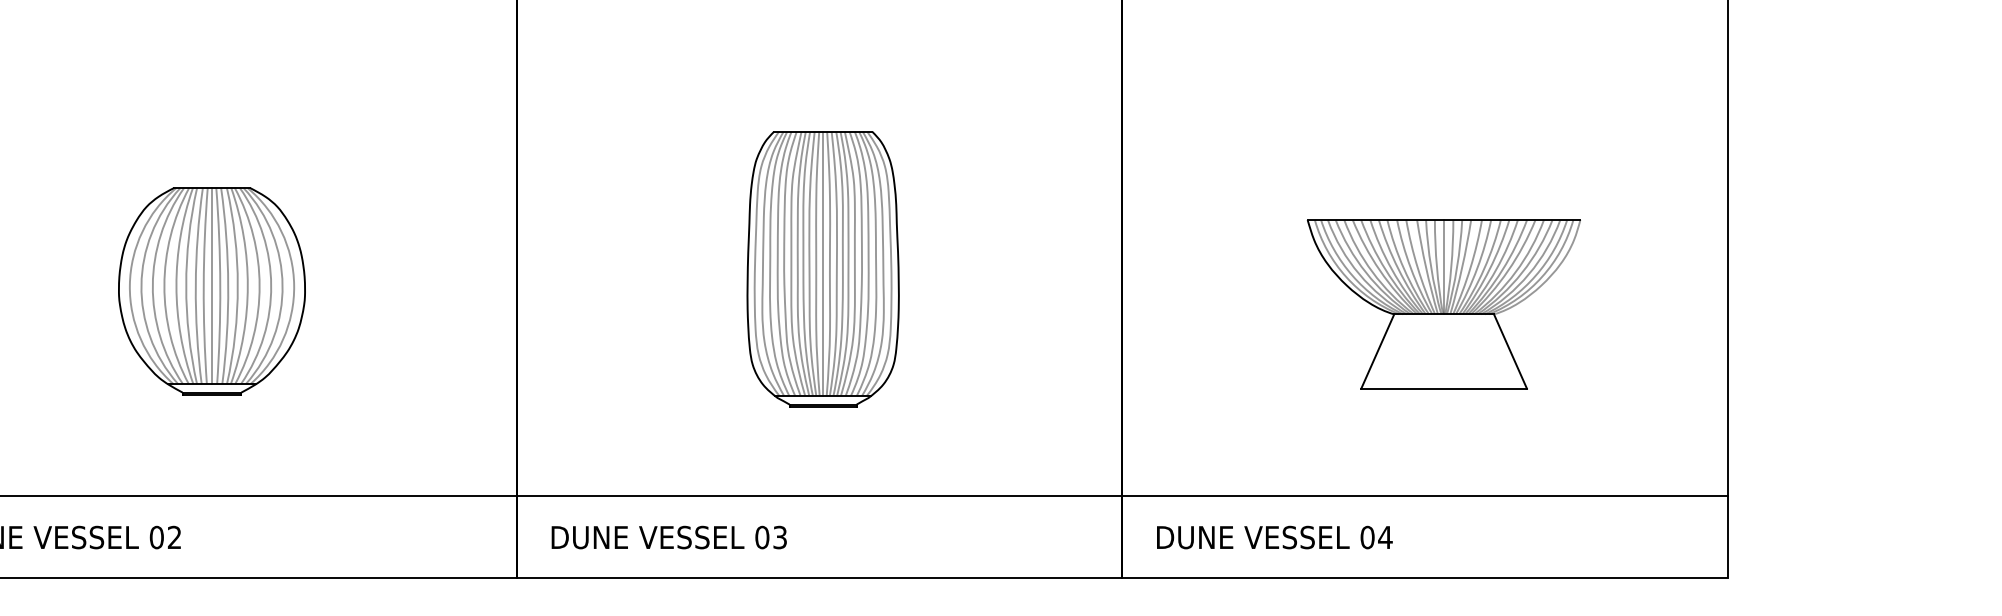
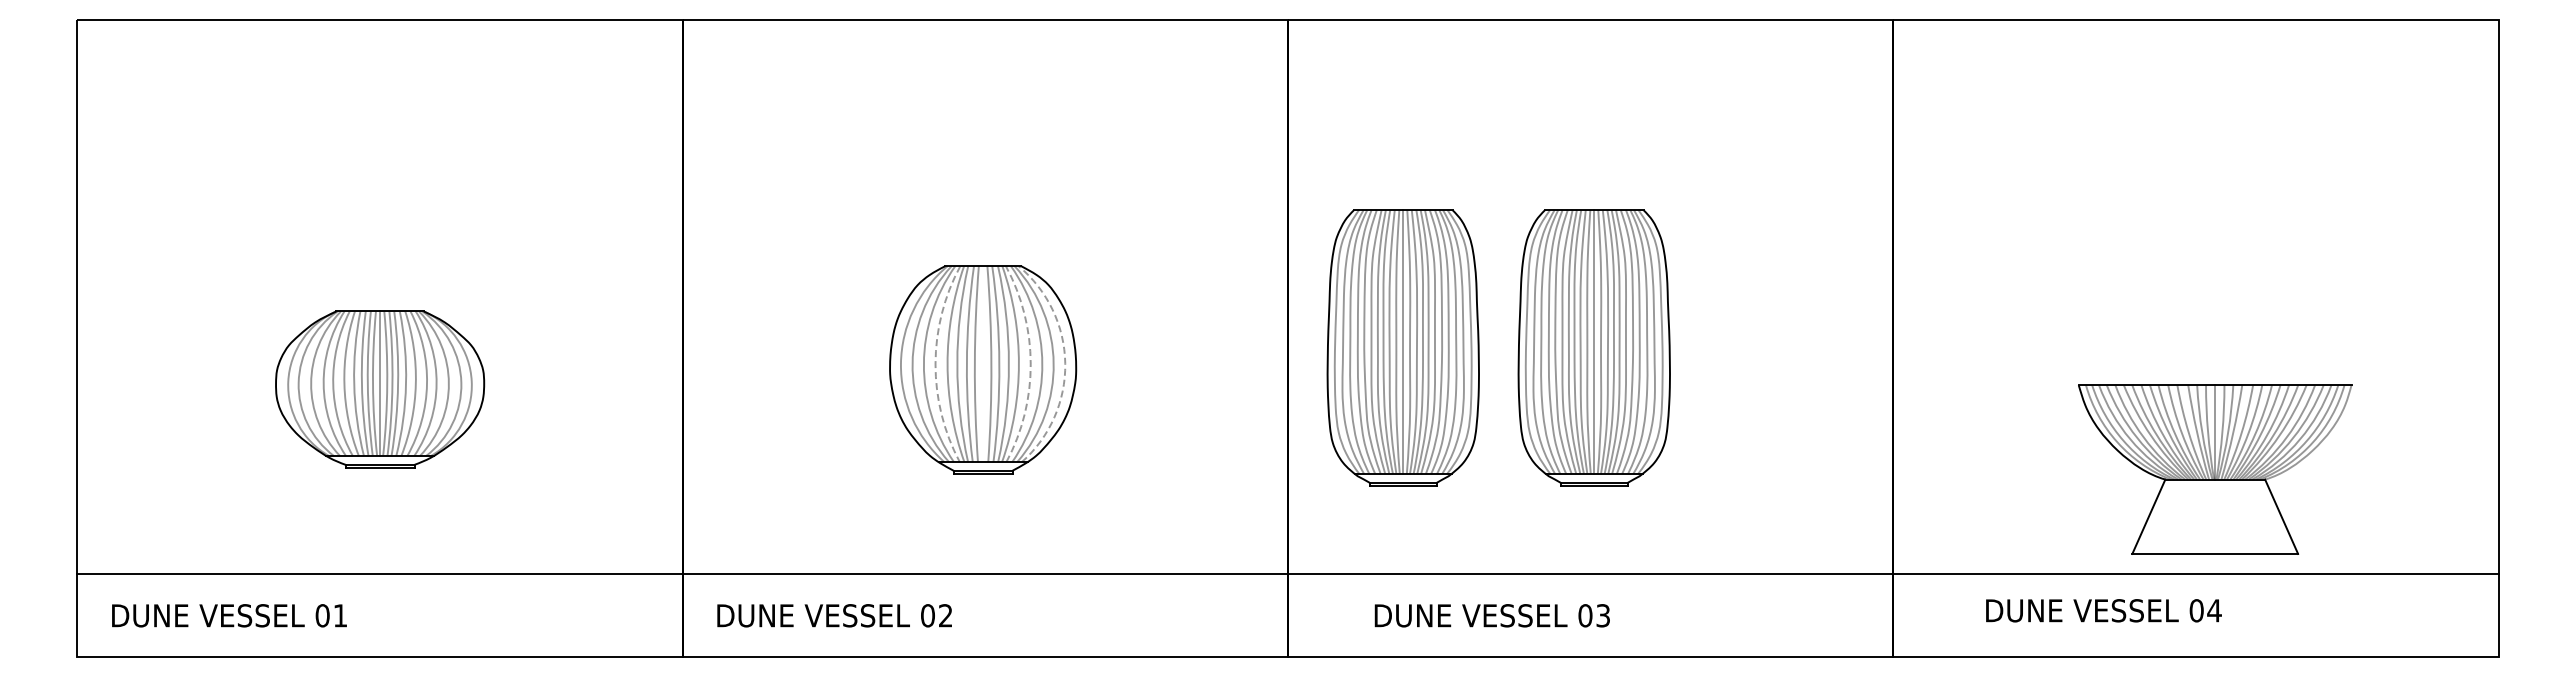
part: (631, 269) -> (1402, 347), added
arc: (294, 285) -> (1065, 363), solid -> dashed
arc: (164, 286) -> (935, 364), solid -> dashed
line: (212, 286) -> (983, 364), removed
arc: (259, 286) -> (1030, 364), solid -> dashed
part: (1444, 304) -> (2215, 469), moved
text: (668, 537) -> (1491, 615), moved
text: (1274, 537) -> (2103, 610), moved

